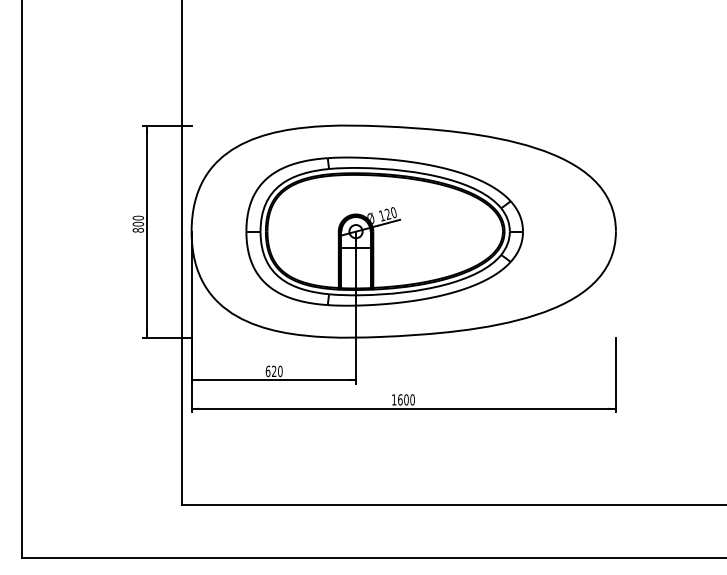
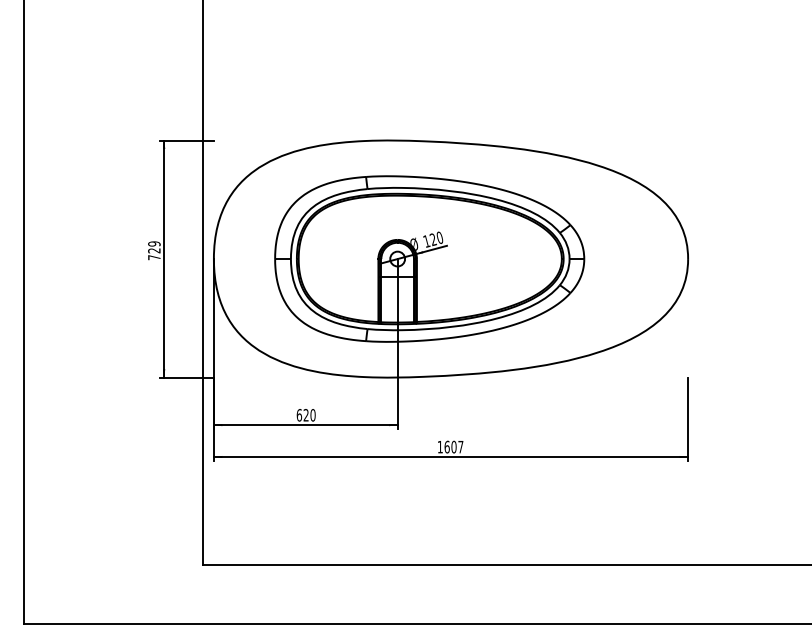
text: (138, 223) -> (154, 250), 800 -> 729
text: (412, 399) -> (460, 446), 1600 -> 1607

